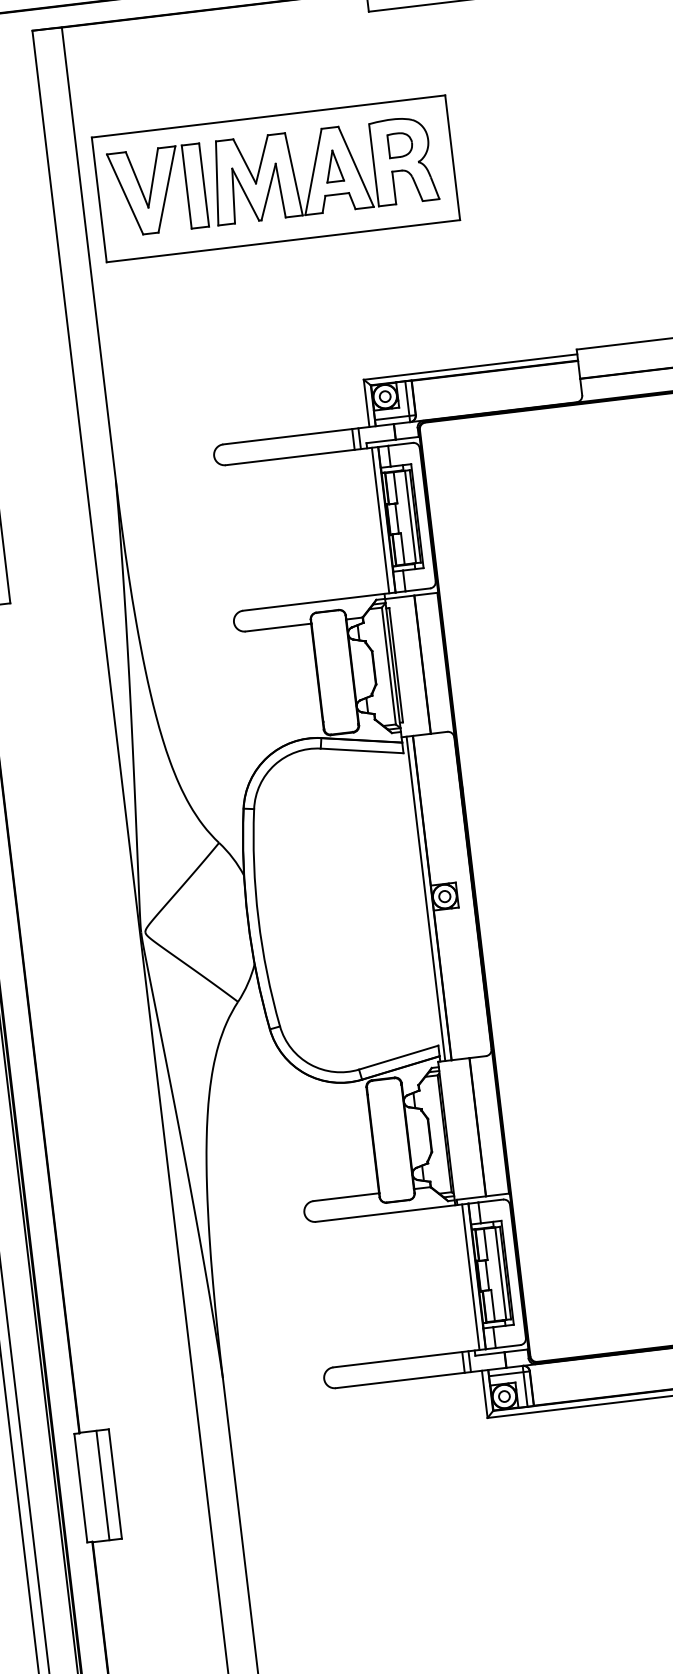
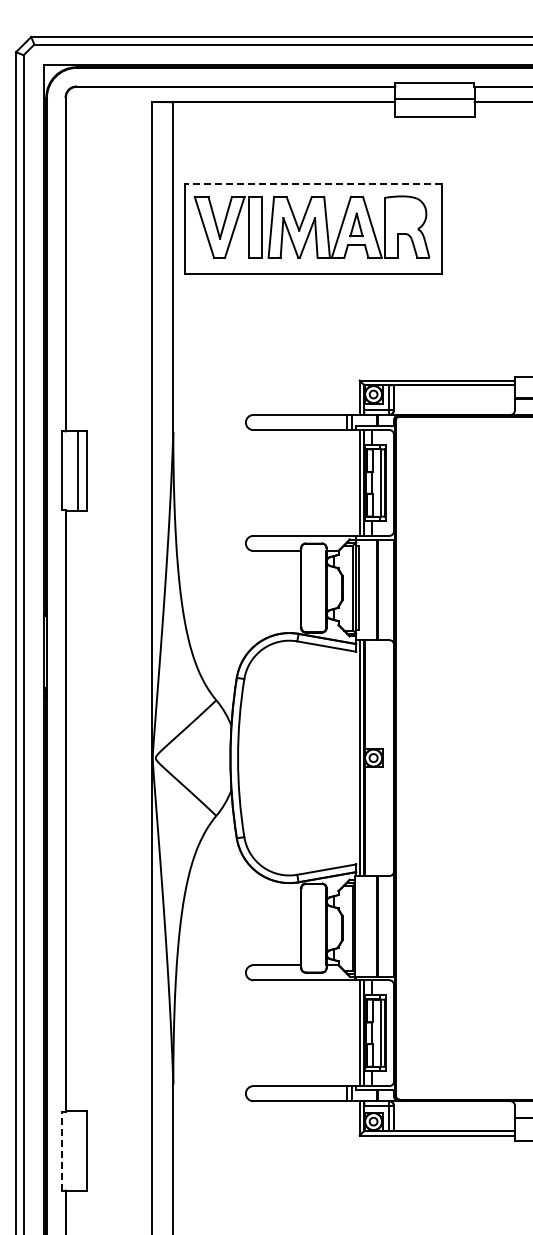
line: (267, 116) -> (313, 183), solid -> dashed
part: (401, 145) -> (406, 215), removed
line: (103, 1484) -> (78, 1150), removed
line: (81, 1487) -> (62, 1150), solid -> dashed

